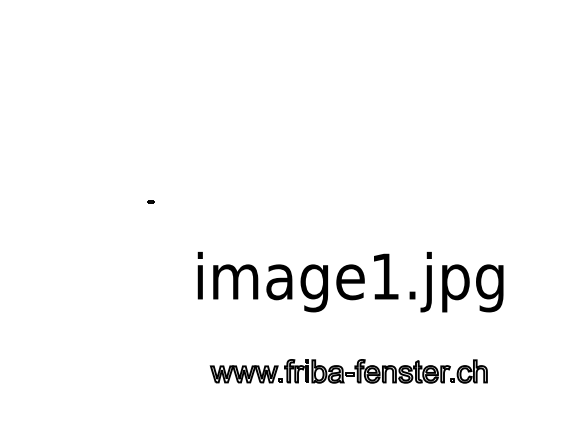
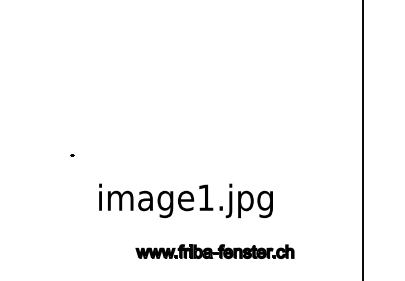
part: (347, 371) -> (214, 251), moved

